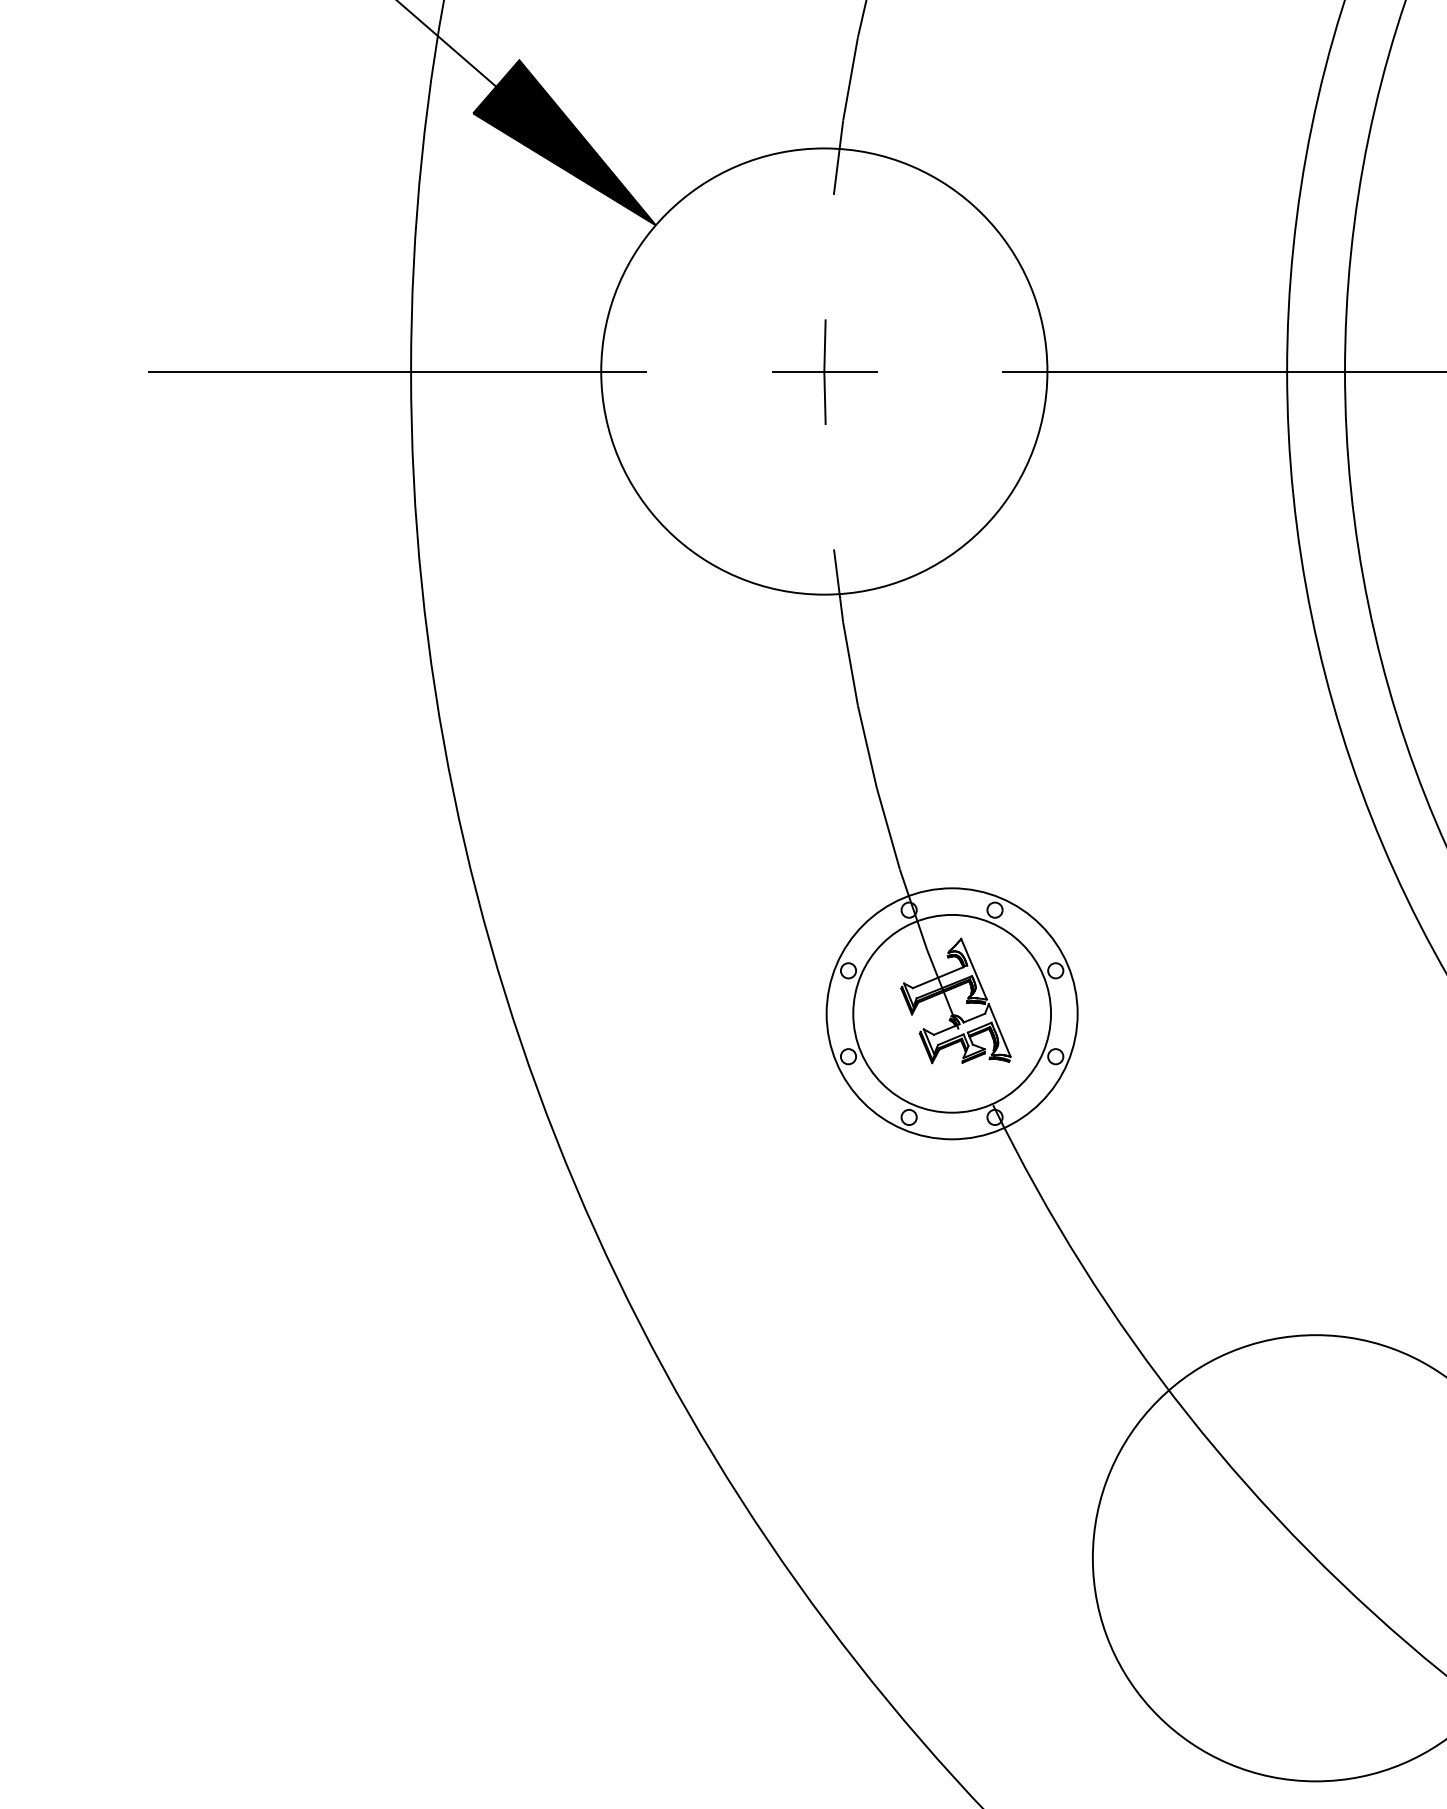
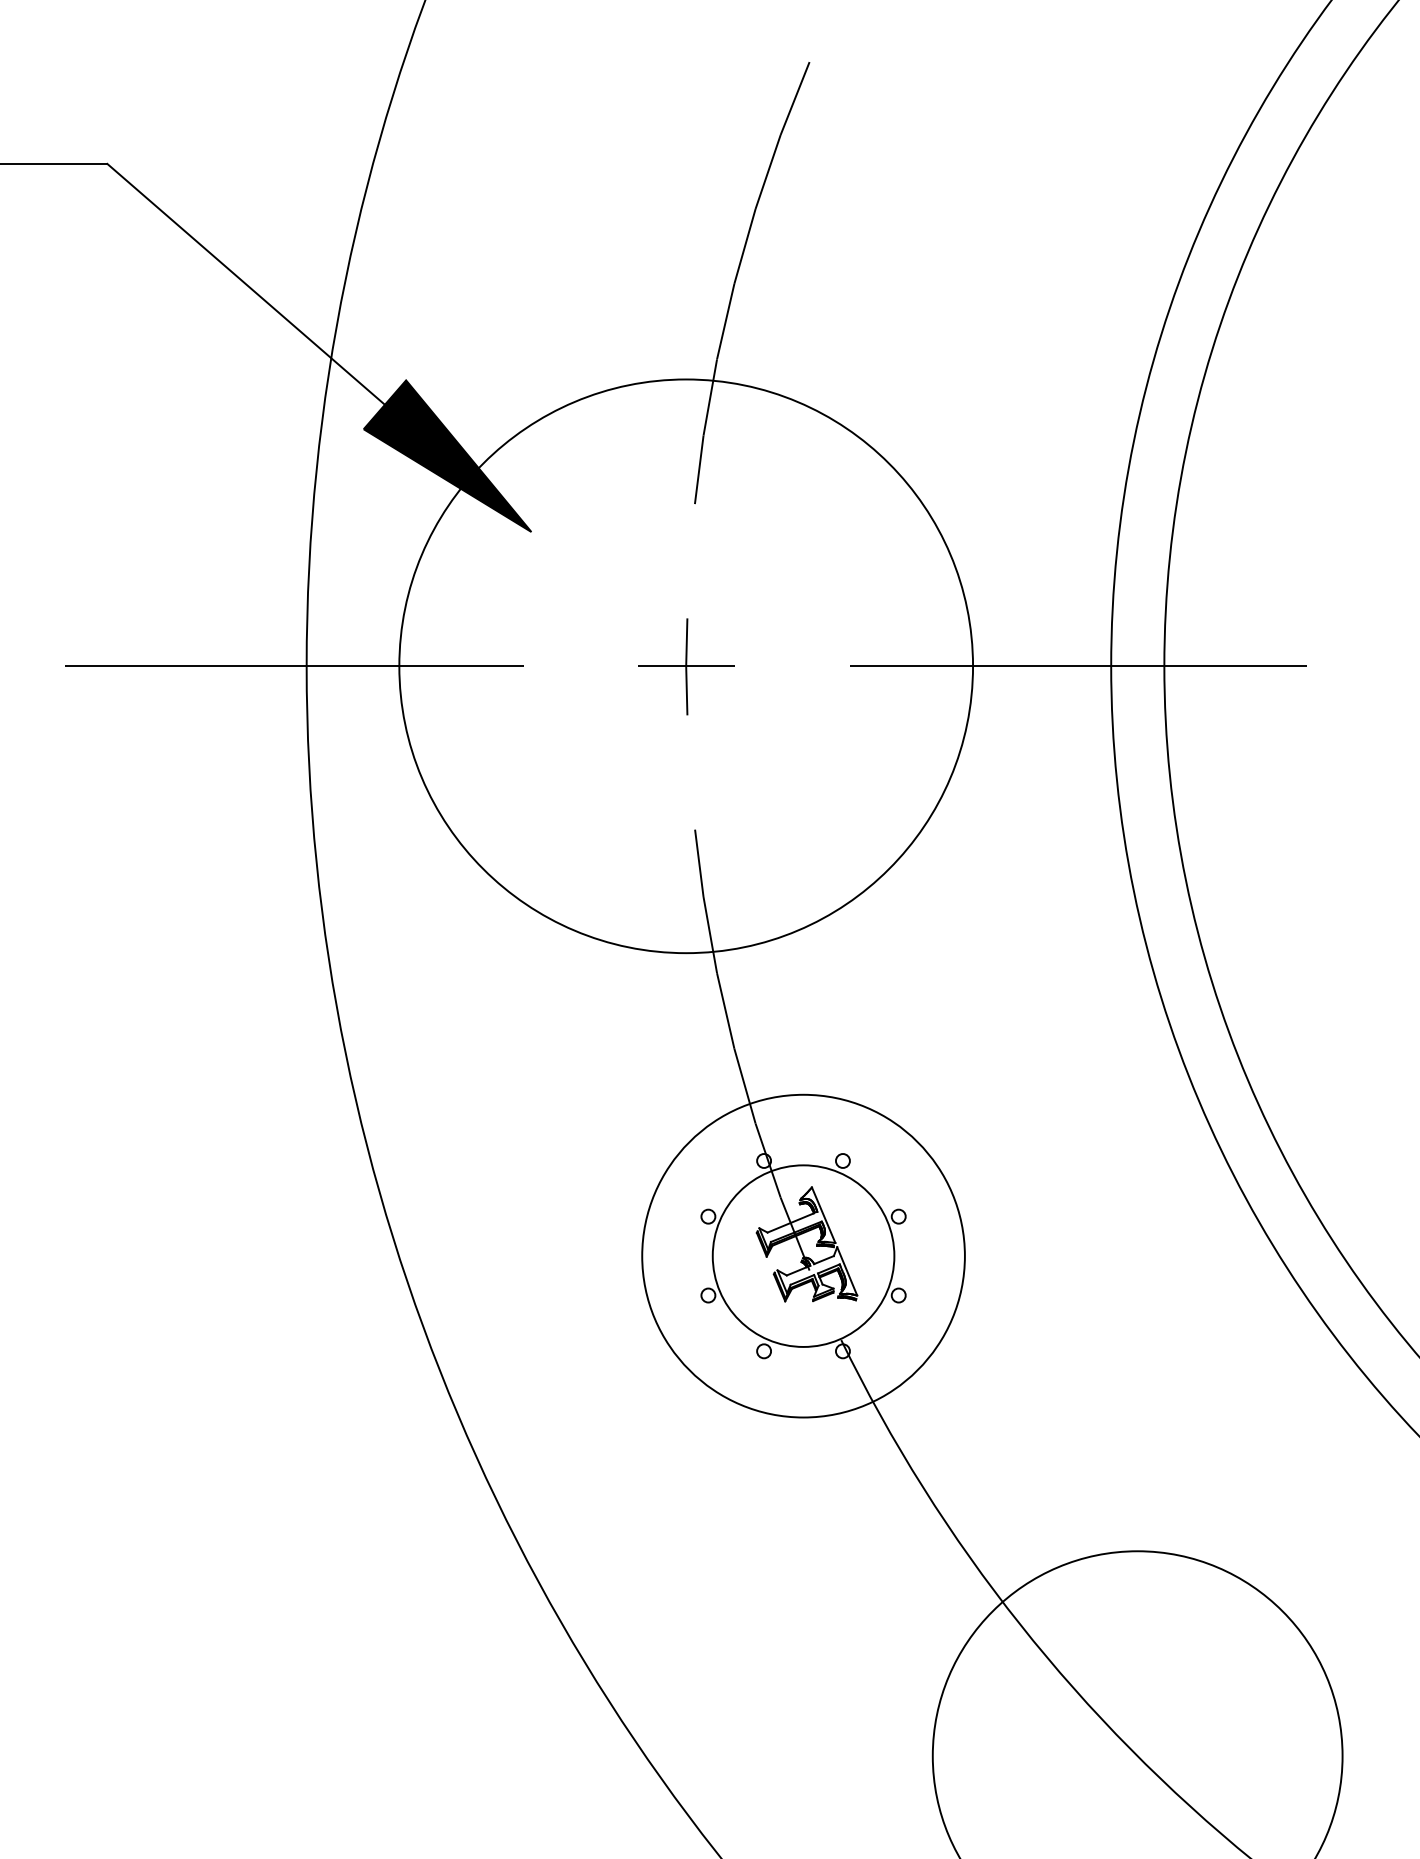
circle: (824, 371) -> (686, 666), size x1.4
circle: (952, 1013) -> (803, 1255), size x1.4

